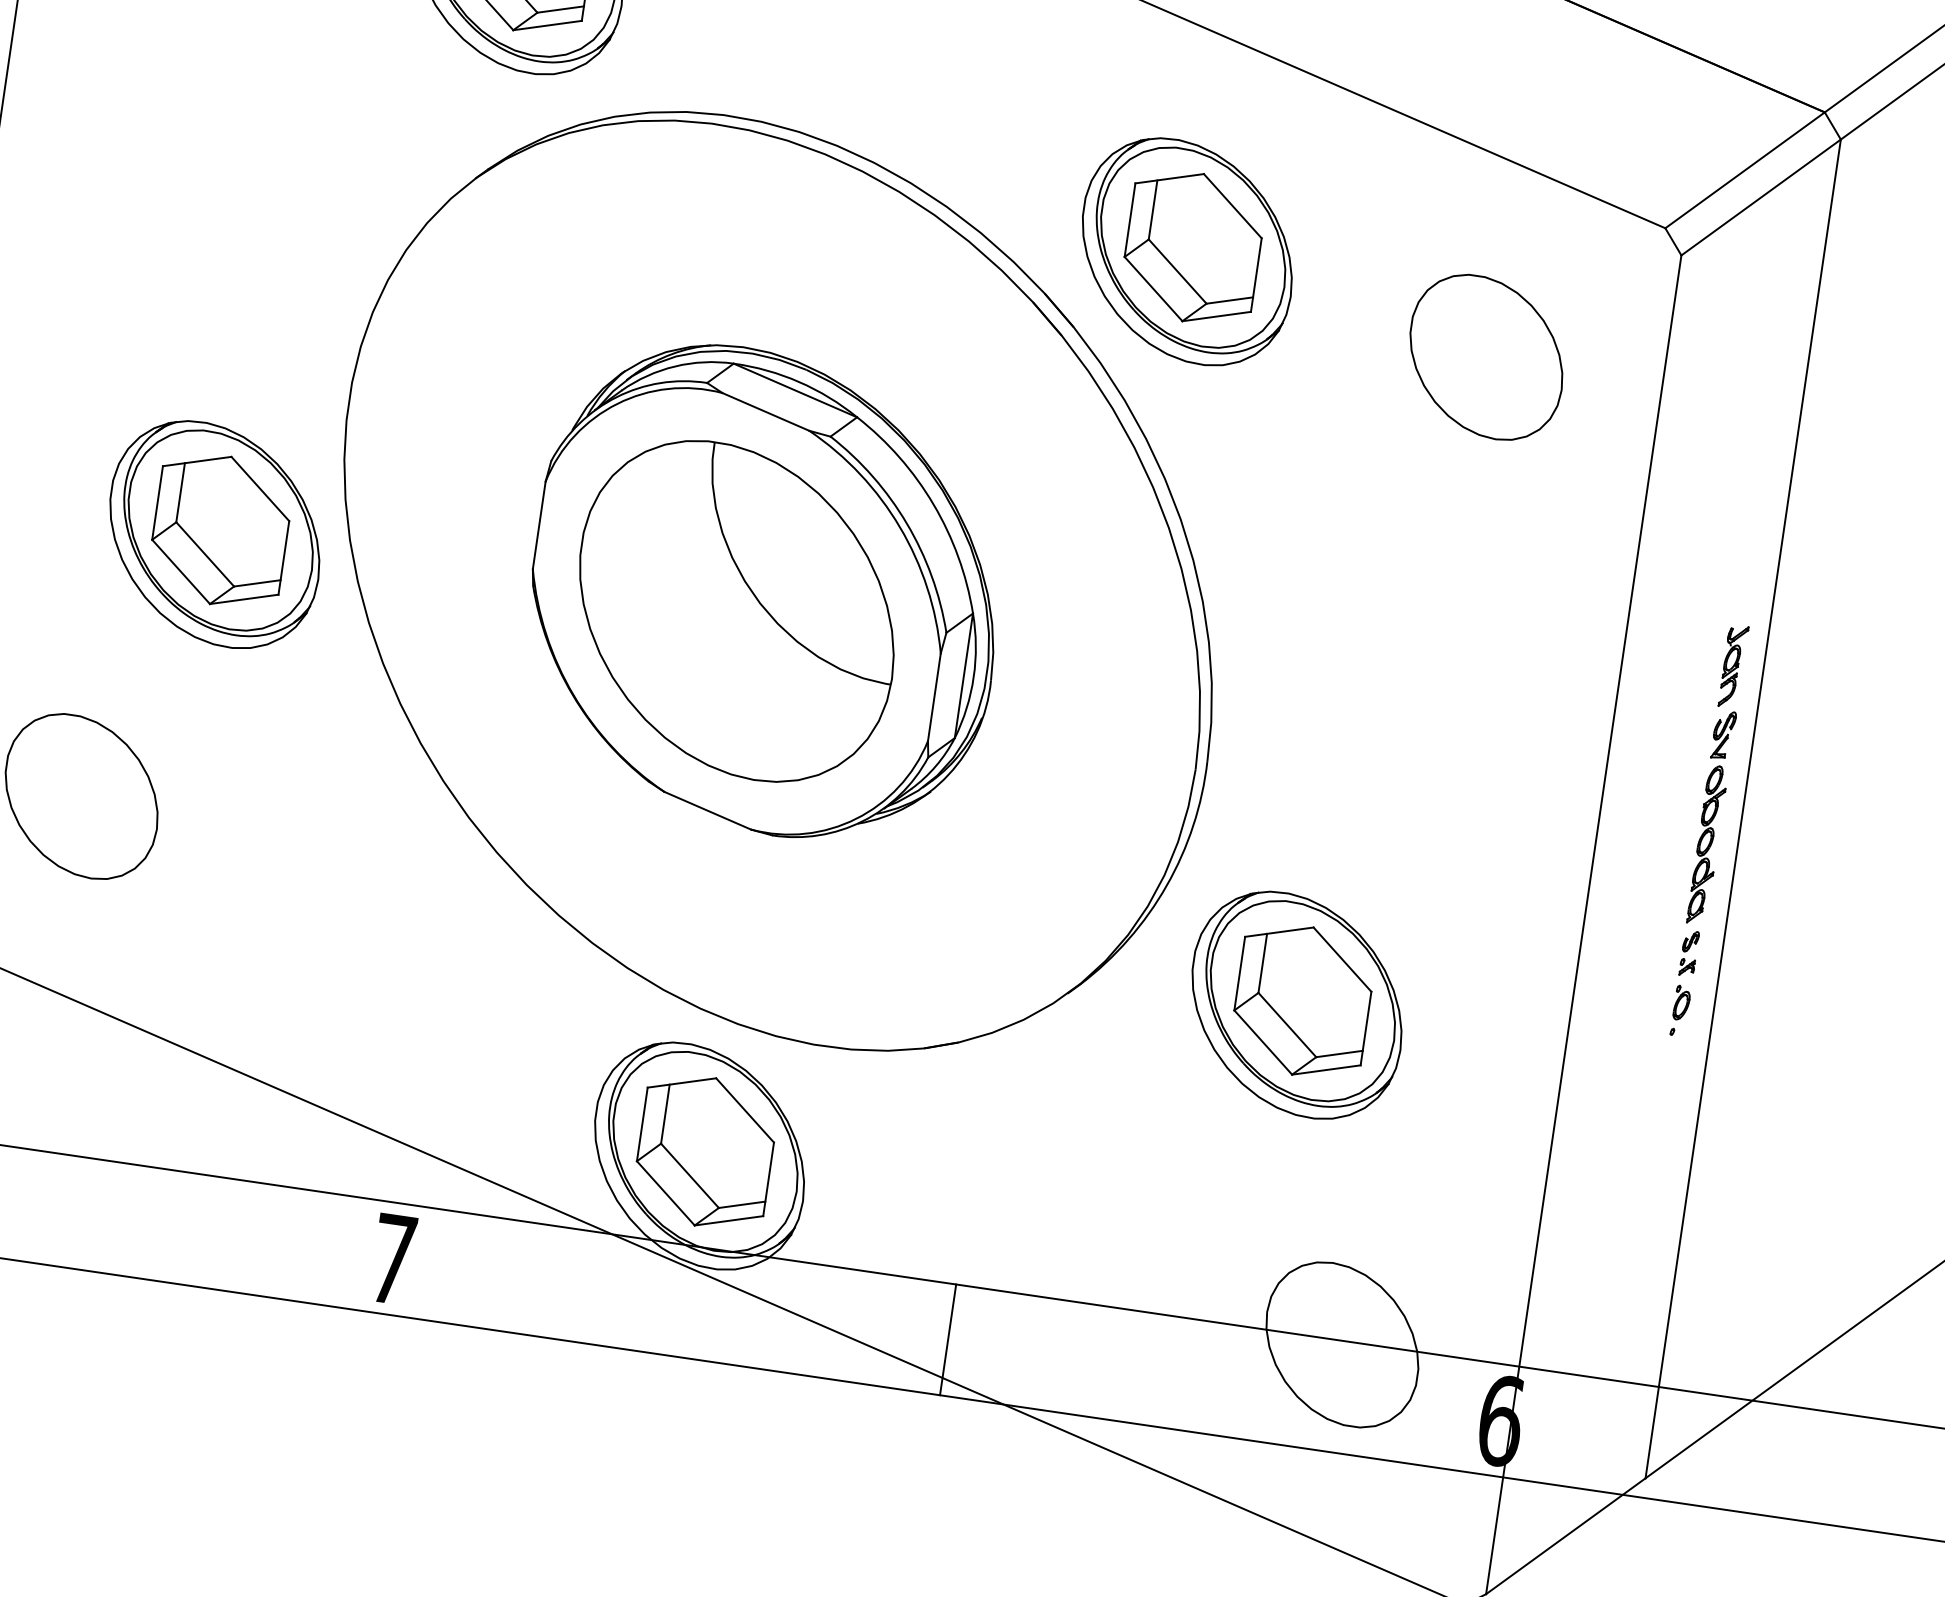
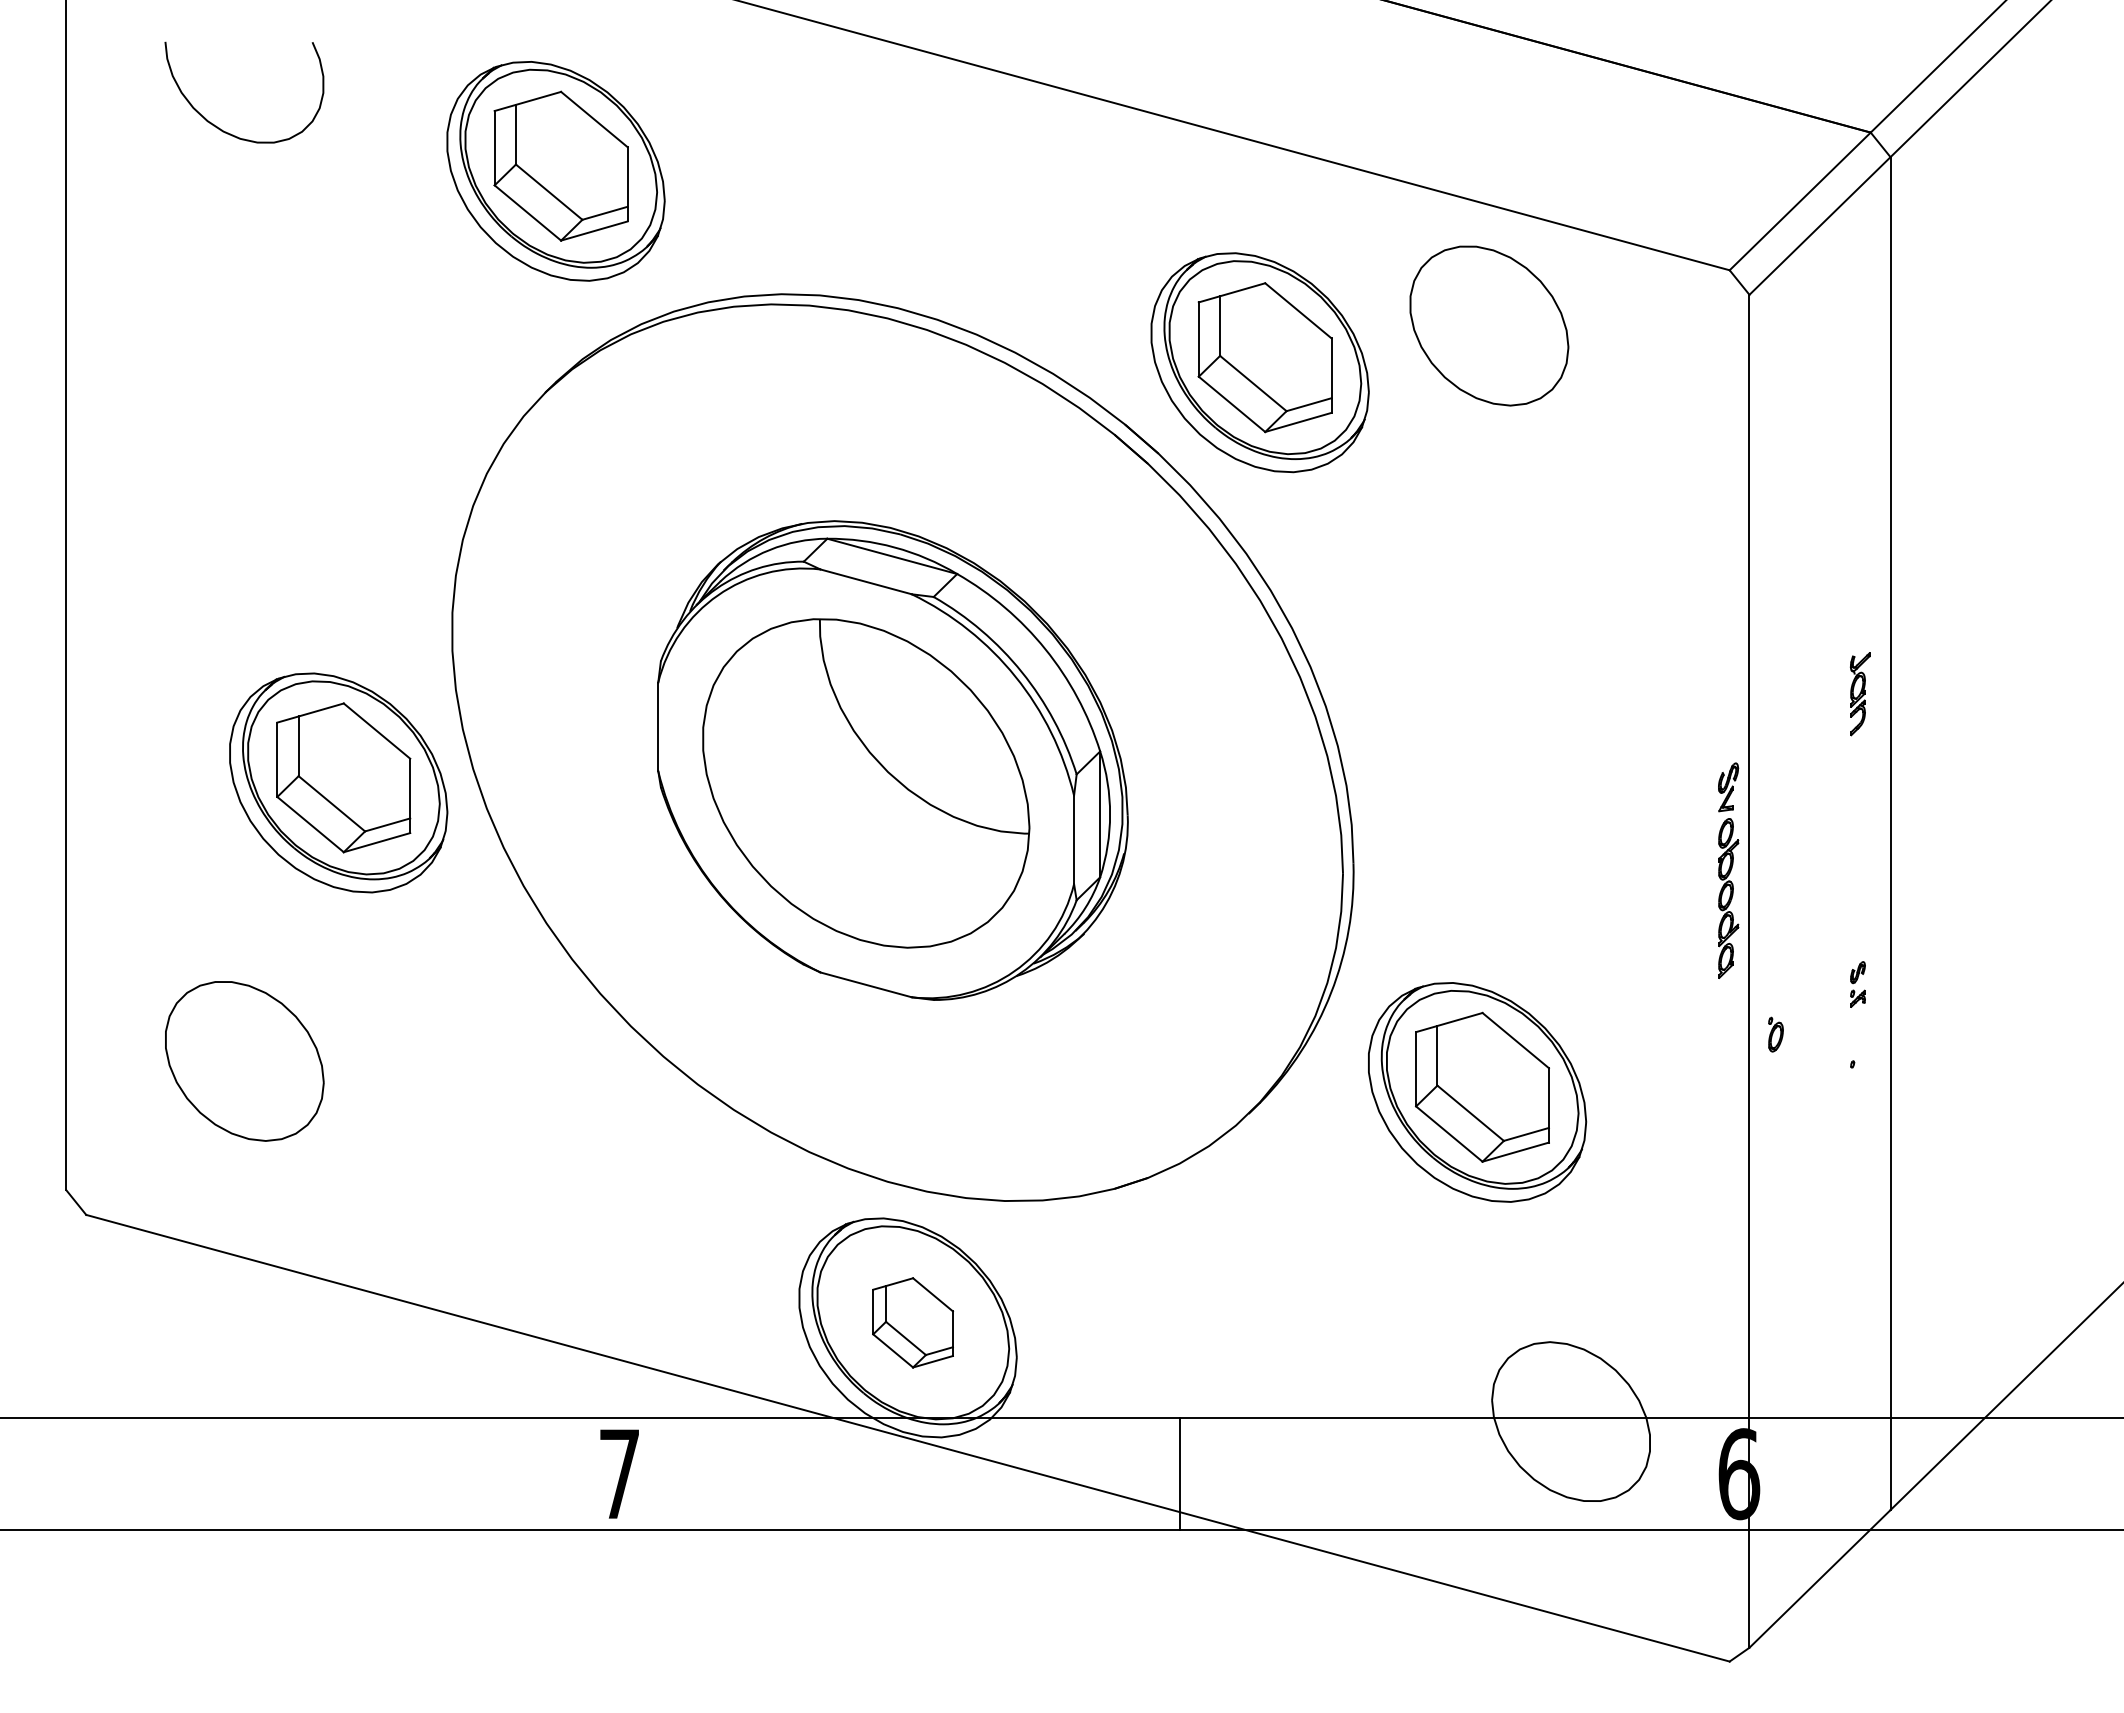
part: (1486, 357) -> (1489, 325), moved
part: (1711, 817) -> (1728, 870), moved
part: (1681, 1002) -> (1775, 1034), moved
part: (704, 1151) -> (912, 1322), size x0.6

